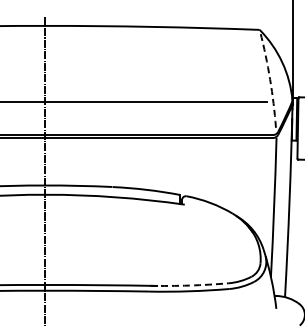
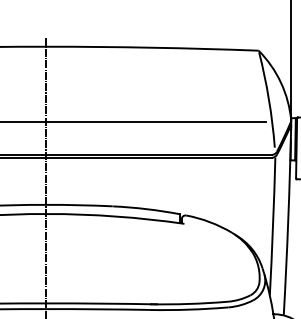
arc: (270, 79) -> (269, 99), dashed -> solid
arc: (189, 285) -> (189, 303), dashed -> solid

